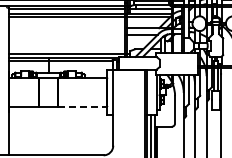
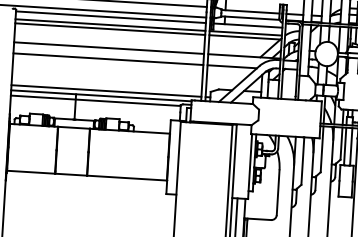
line: (66, 28) -> (108, 48), added
line: (66, 34) -> (107, 58), added
line: (83, 106) -> (128, 178), dashed -> solid

